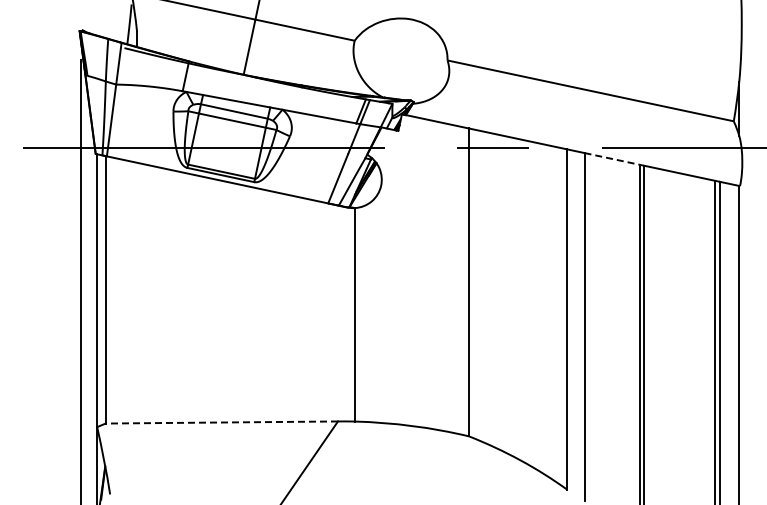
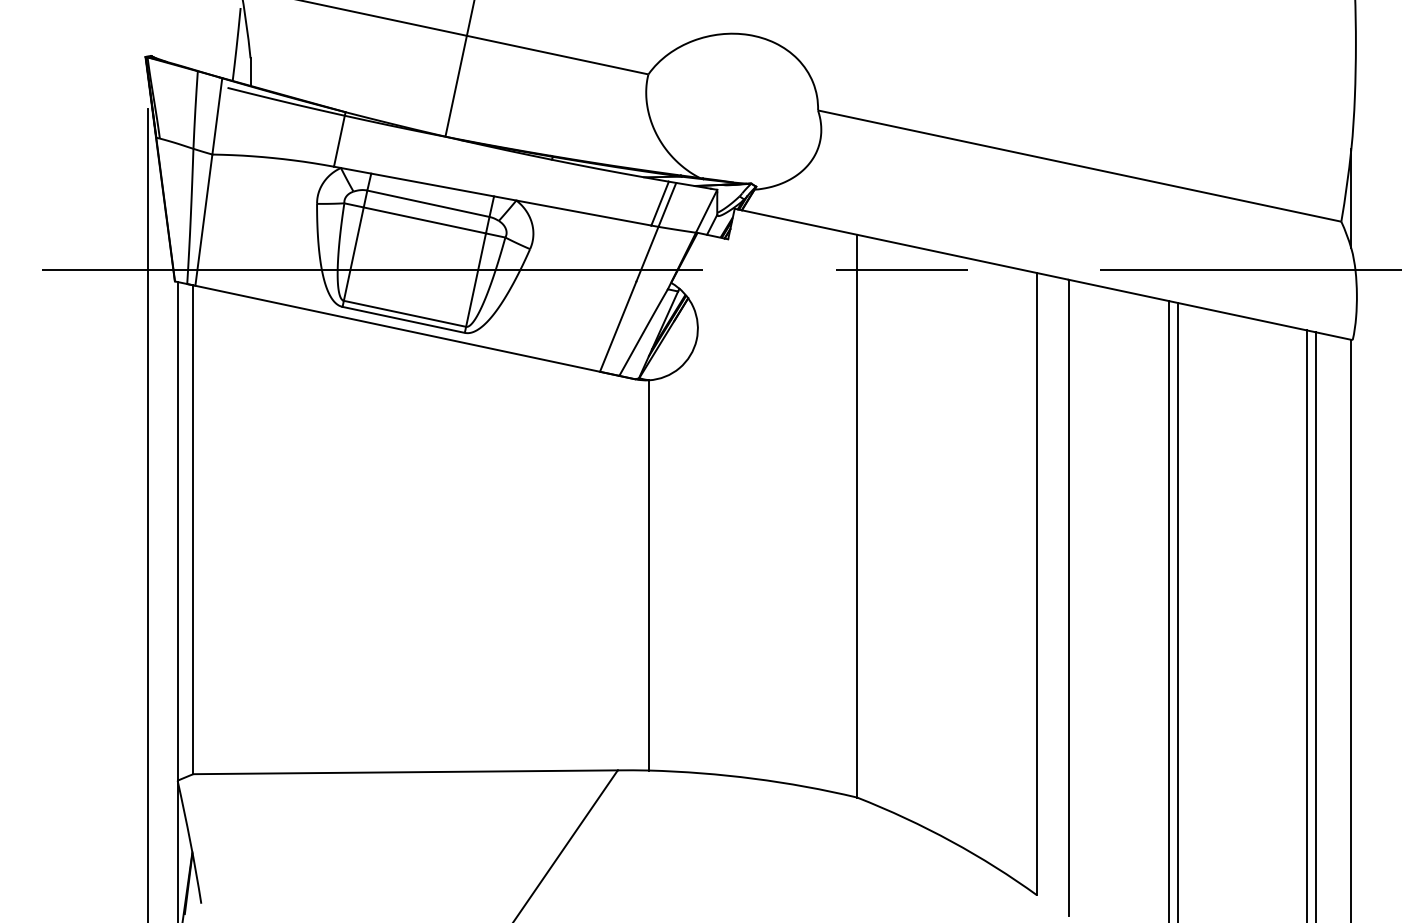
line: (612, 159) -> (1119, 291), dashed -> solid
line: (221, 422) -> (404, 772), dashed -> solid

